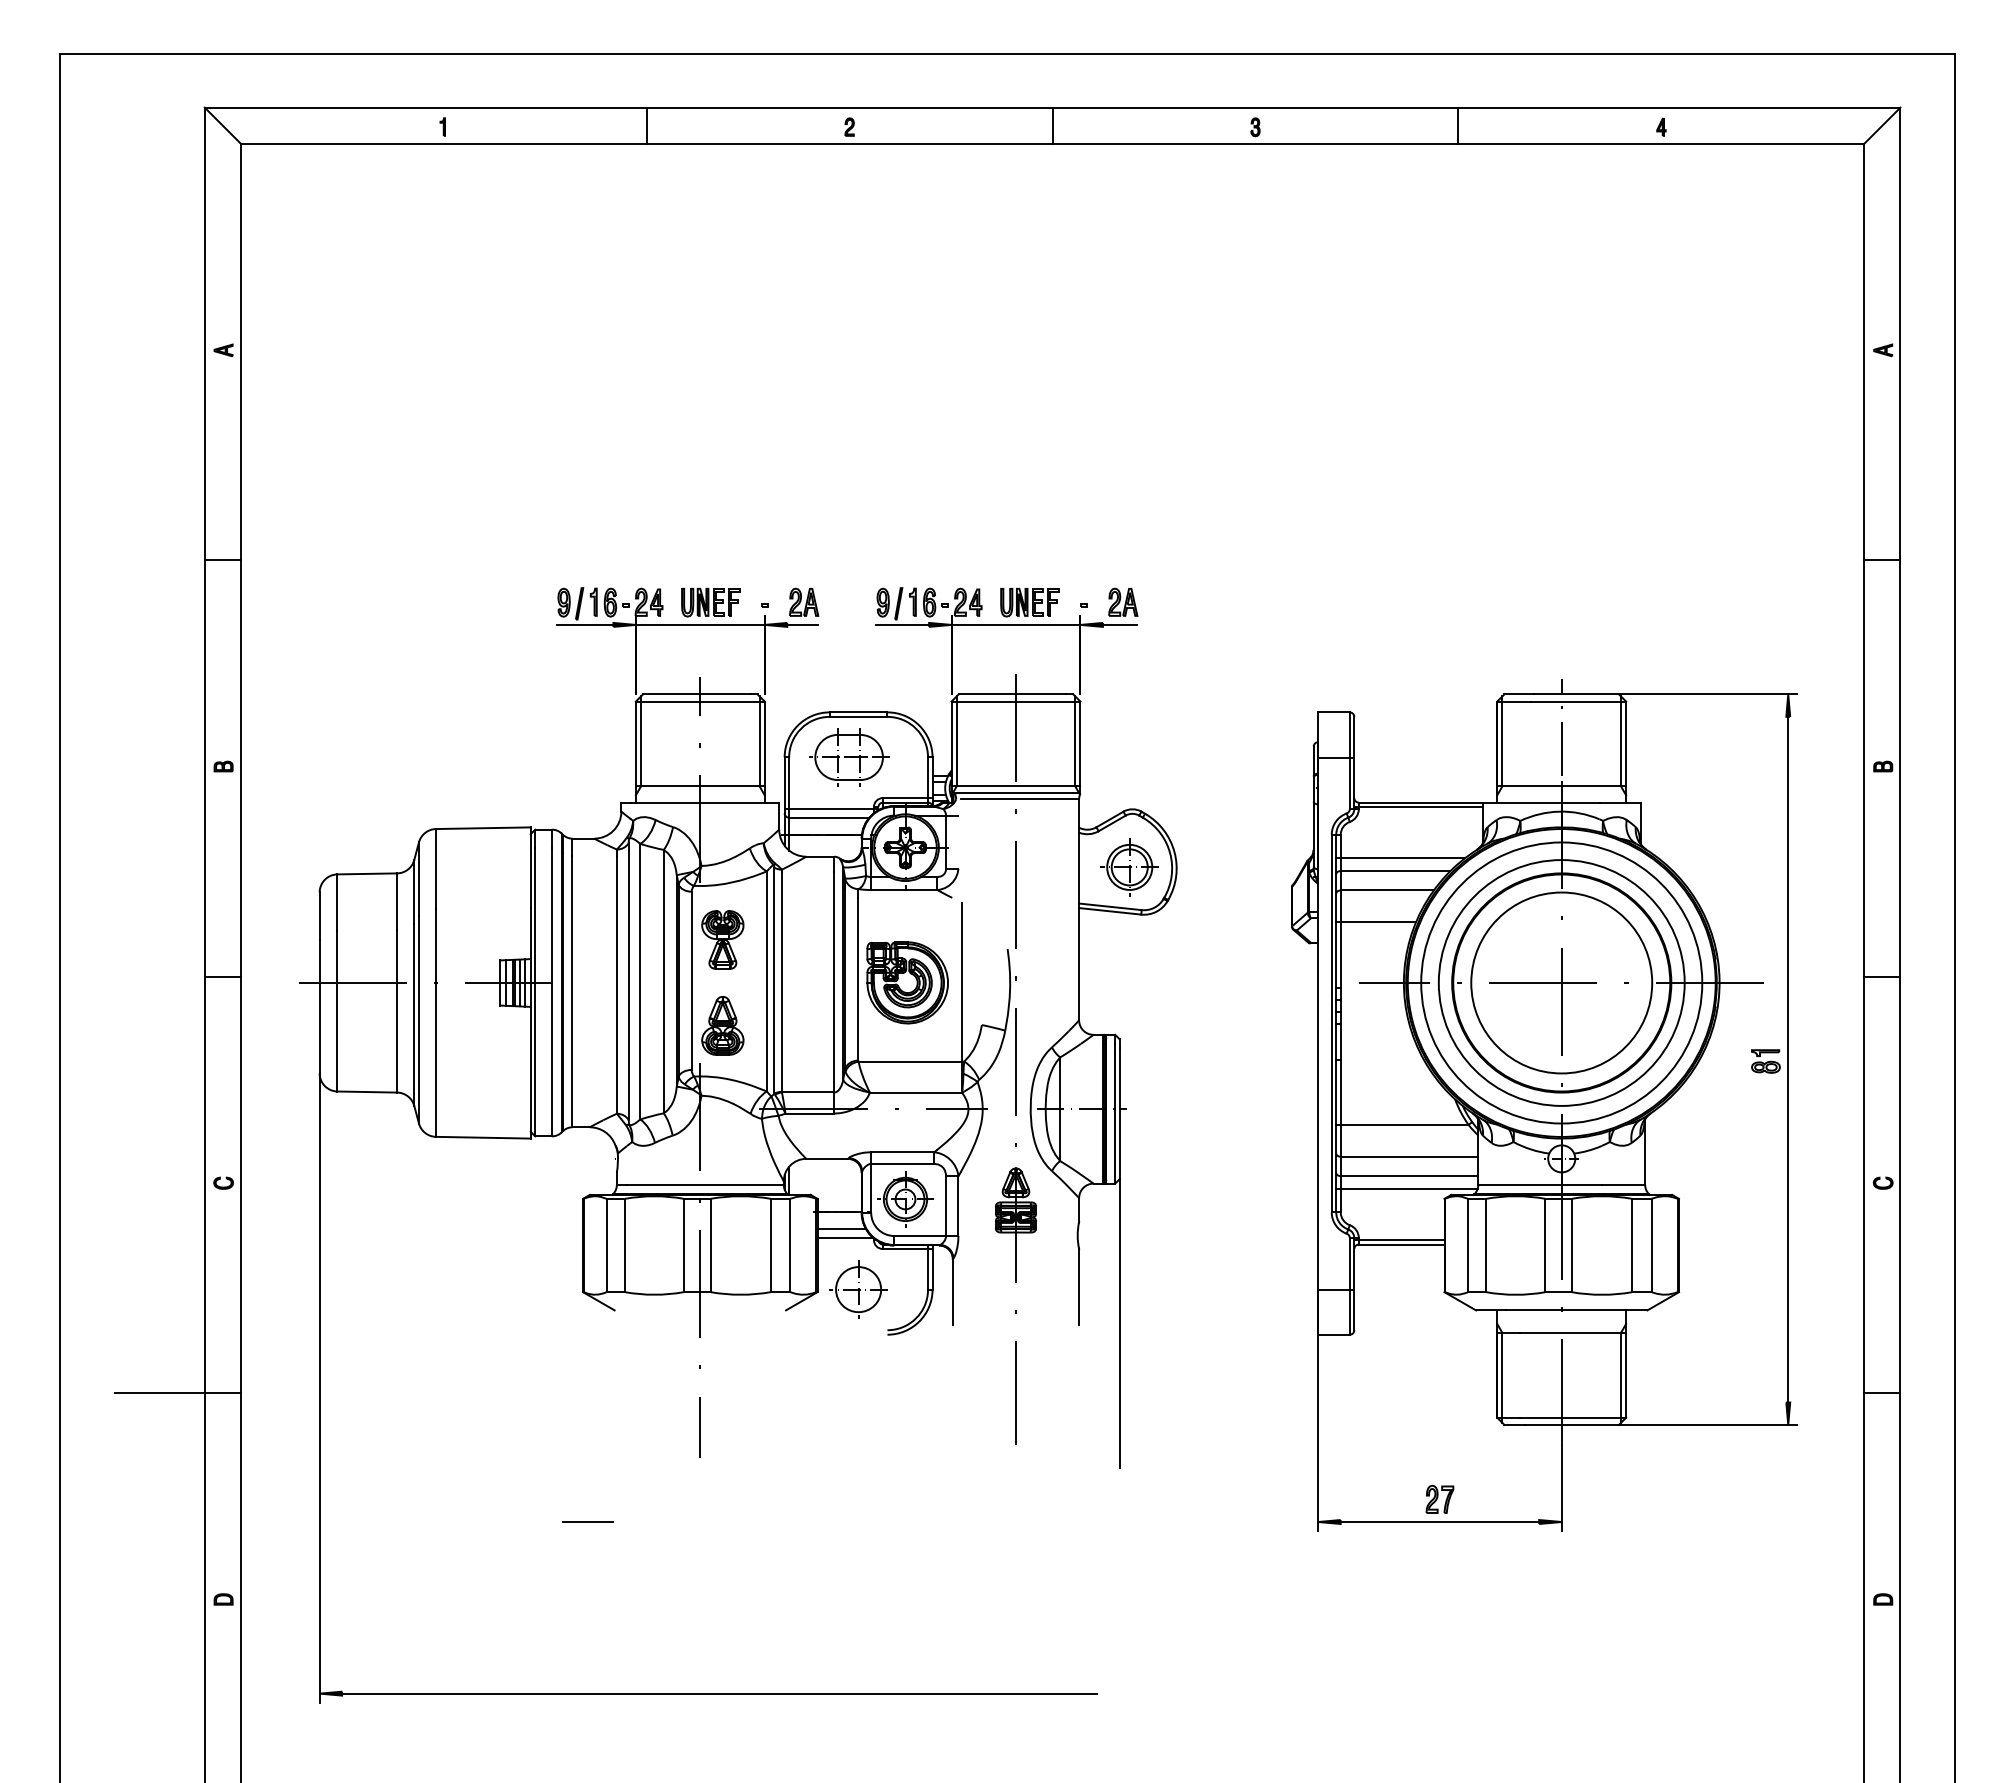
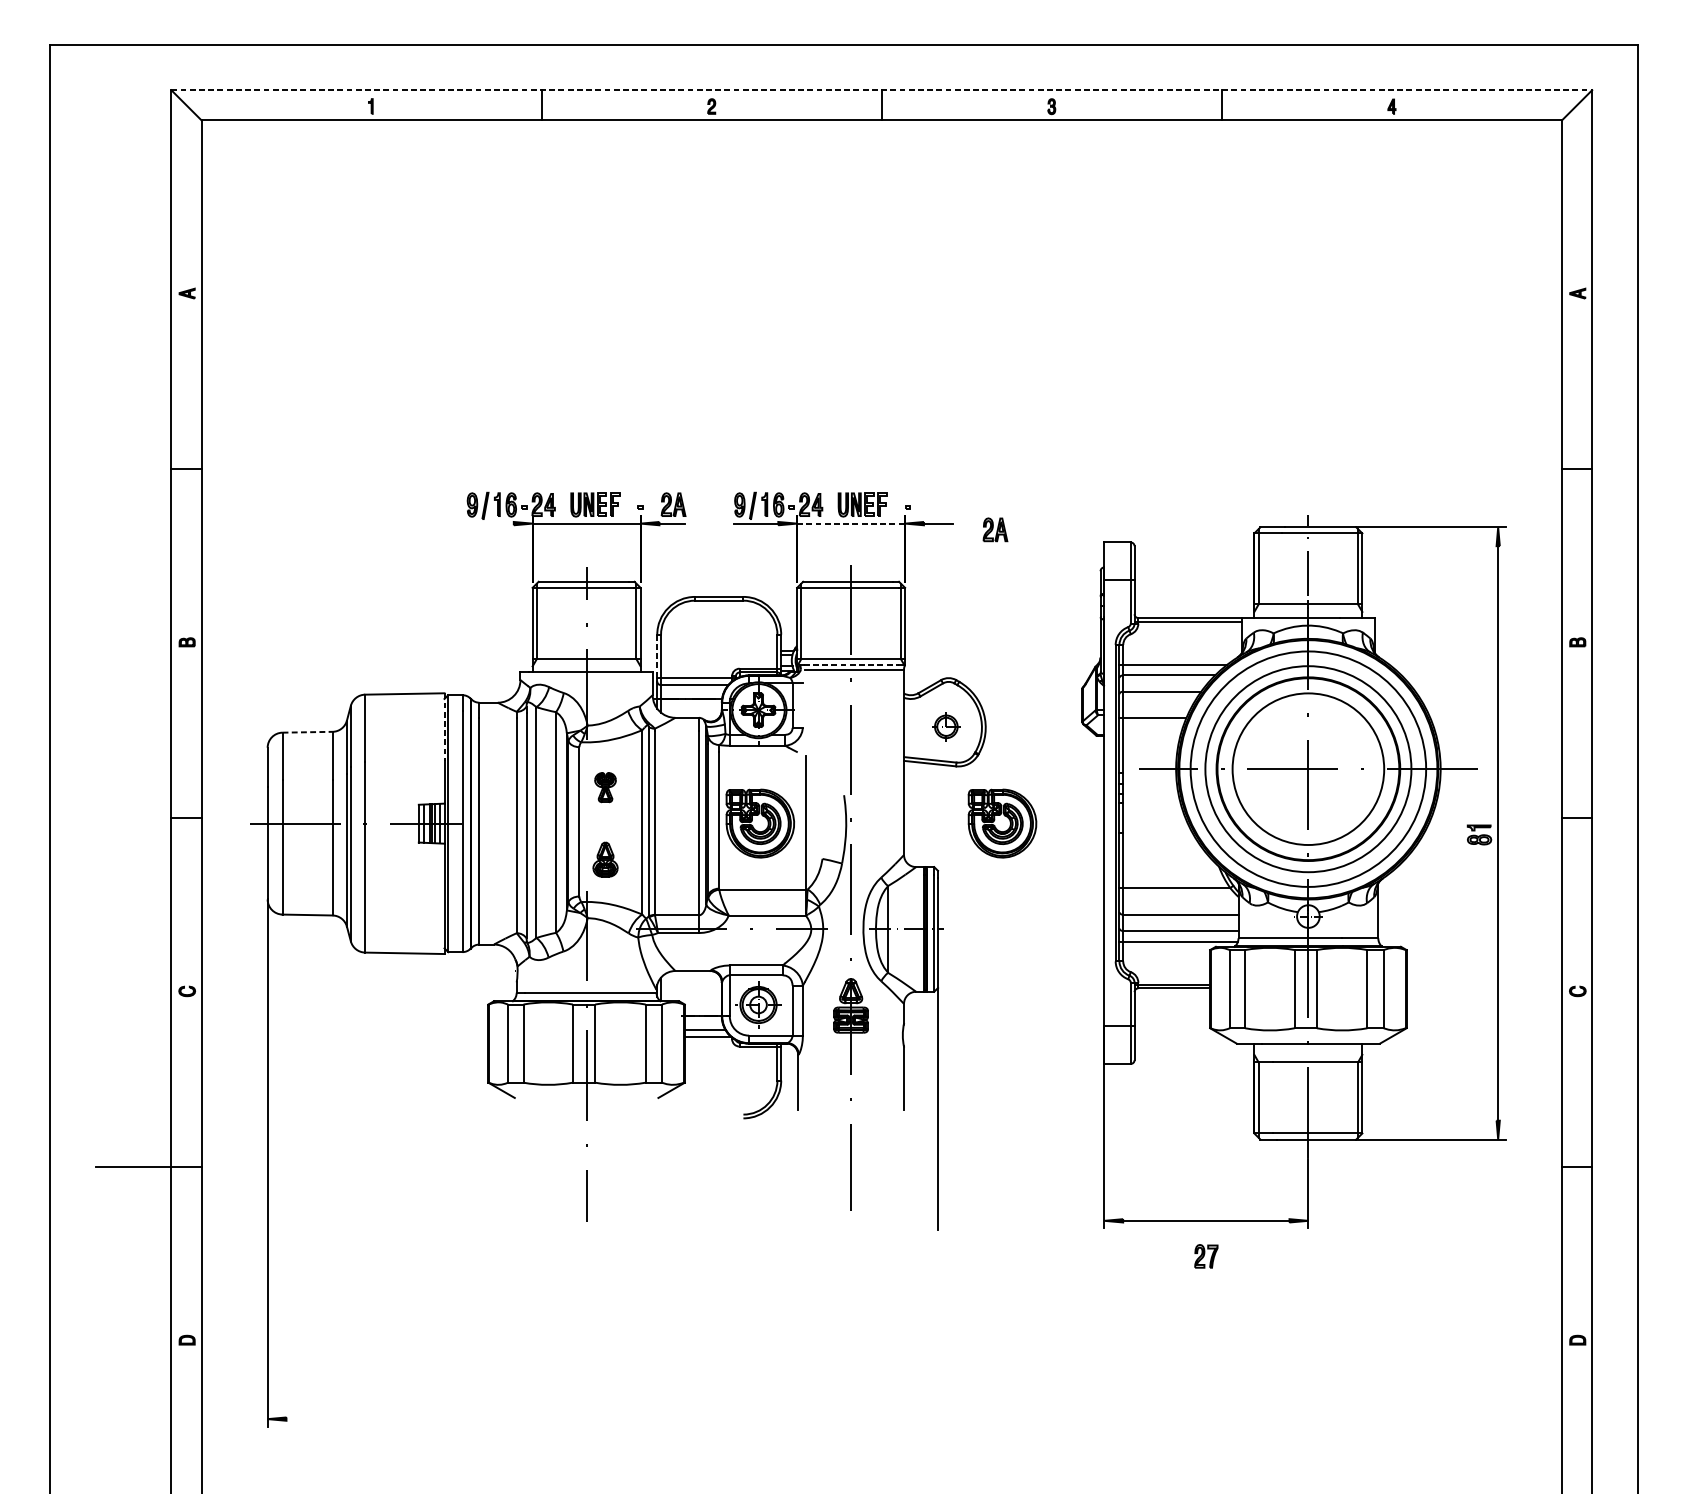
line: (1052, 107) -> (881, 90), solid -> dashed
part: (1123, 601) -> (995, 529), moved
line: (585, 624) -> (490, 523), removed
line: (1016, 624) -> (851, 523), solid -> dashed
part: (849, 757) -> (711, 634), removed
line: (784, 783) -> (657, 656), solid -> dashed
line: (1016, 793) -> (851, 664), solid -> dashed
part: (1129, 867) -> (946, 726), size x0.6
line: (530, 868) -> (444, 727), solid -> dashed
line: (367, 873) -> (307, 731), solid -> dashed
part: (722, 939) -> (605, 787), size x0.6
part: (1196, 982) -> (1002, 823), added
part: (722, 1025) -> (605, 859), size x0.7
part: (1544, 1105) -> (1293, 871), moved
part: (858, 1289) -> (719, 1080), removed
line: (587, 1521) -> (492, 1274), removed
line: (719, 1693) -> (602, 1418), removed

